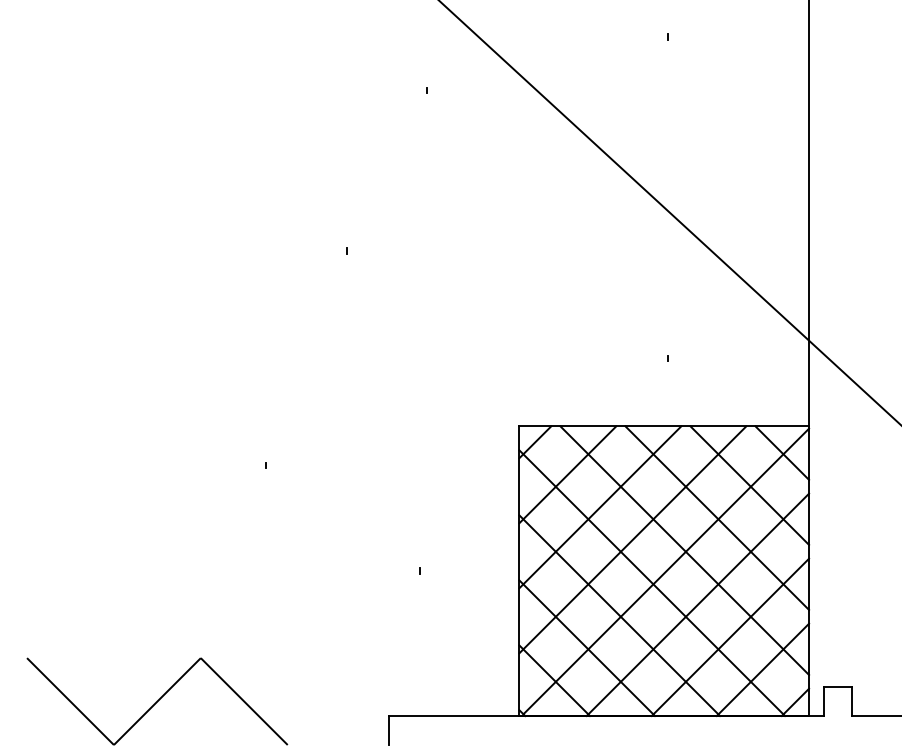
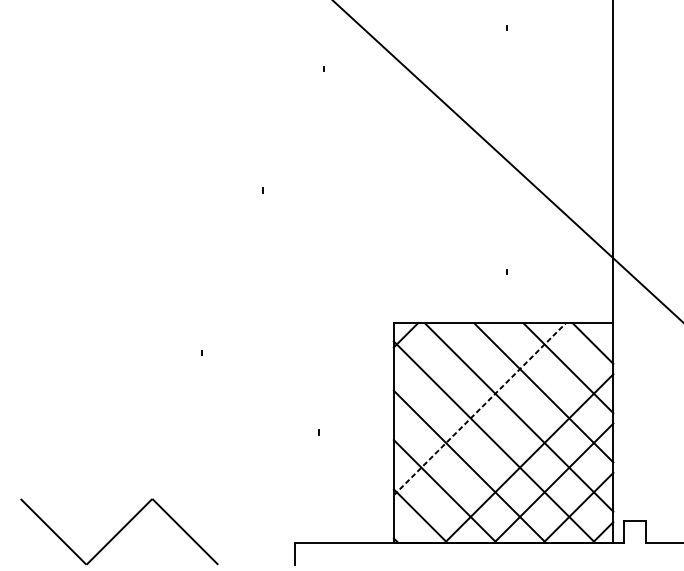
line: (567, 474) -> (430, 359), removed
line: (600, 507) -> (455, 384), removed
line: (633, 539) -> (480, 409), solid -> dashed
line: (666, 571) -> (505, 433), removed

